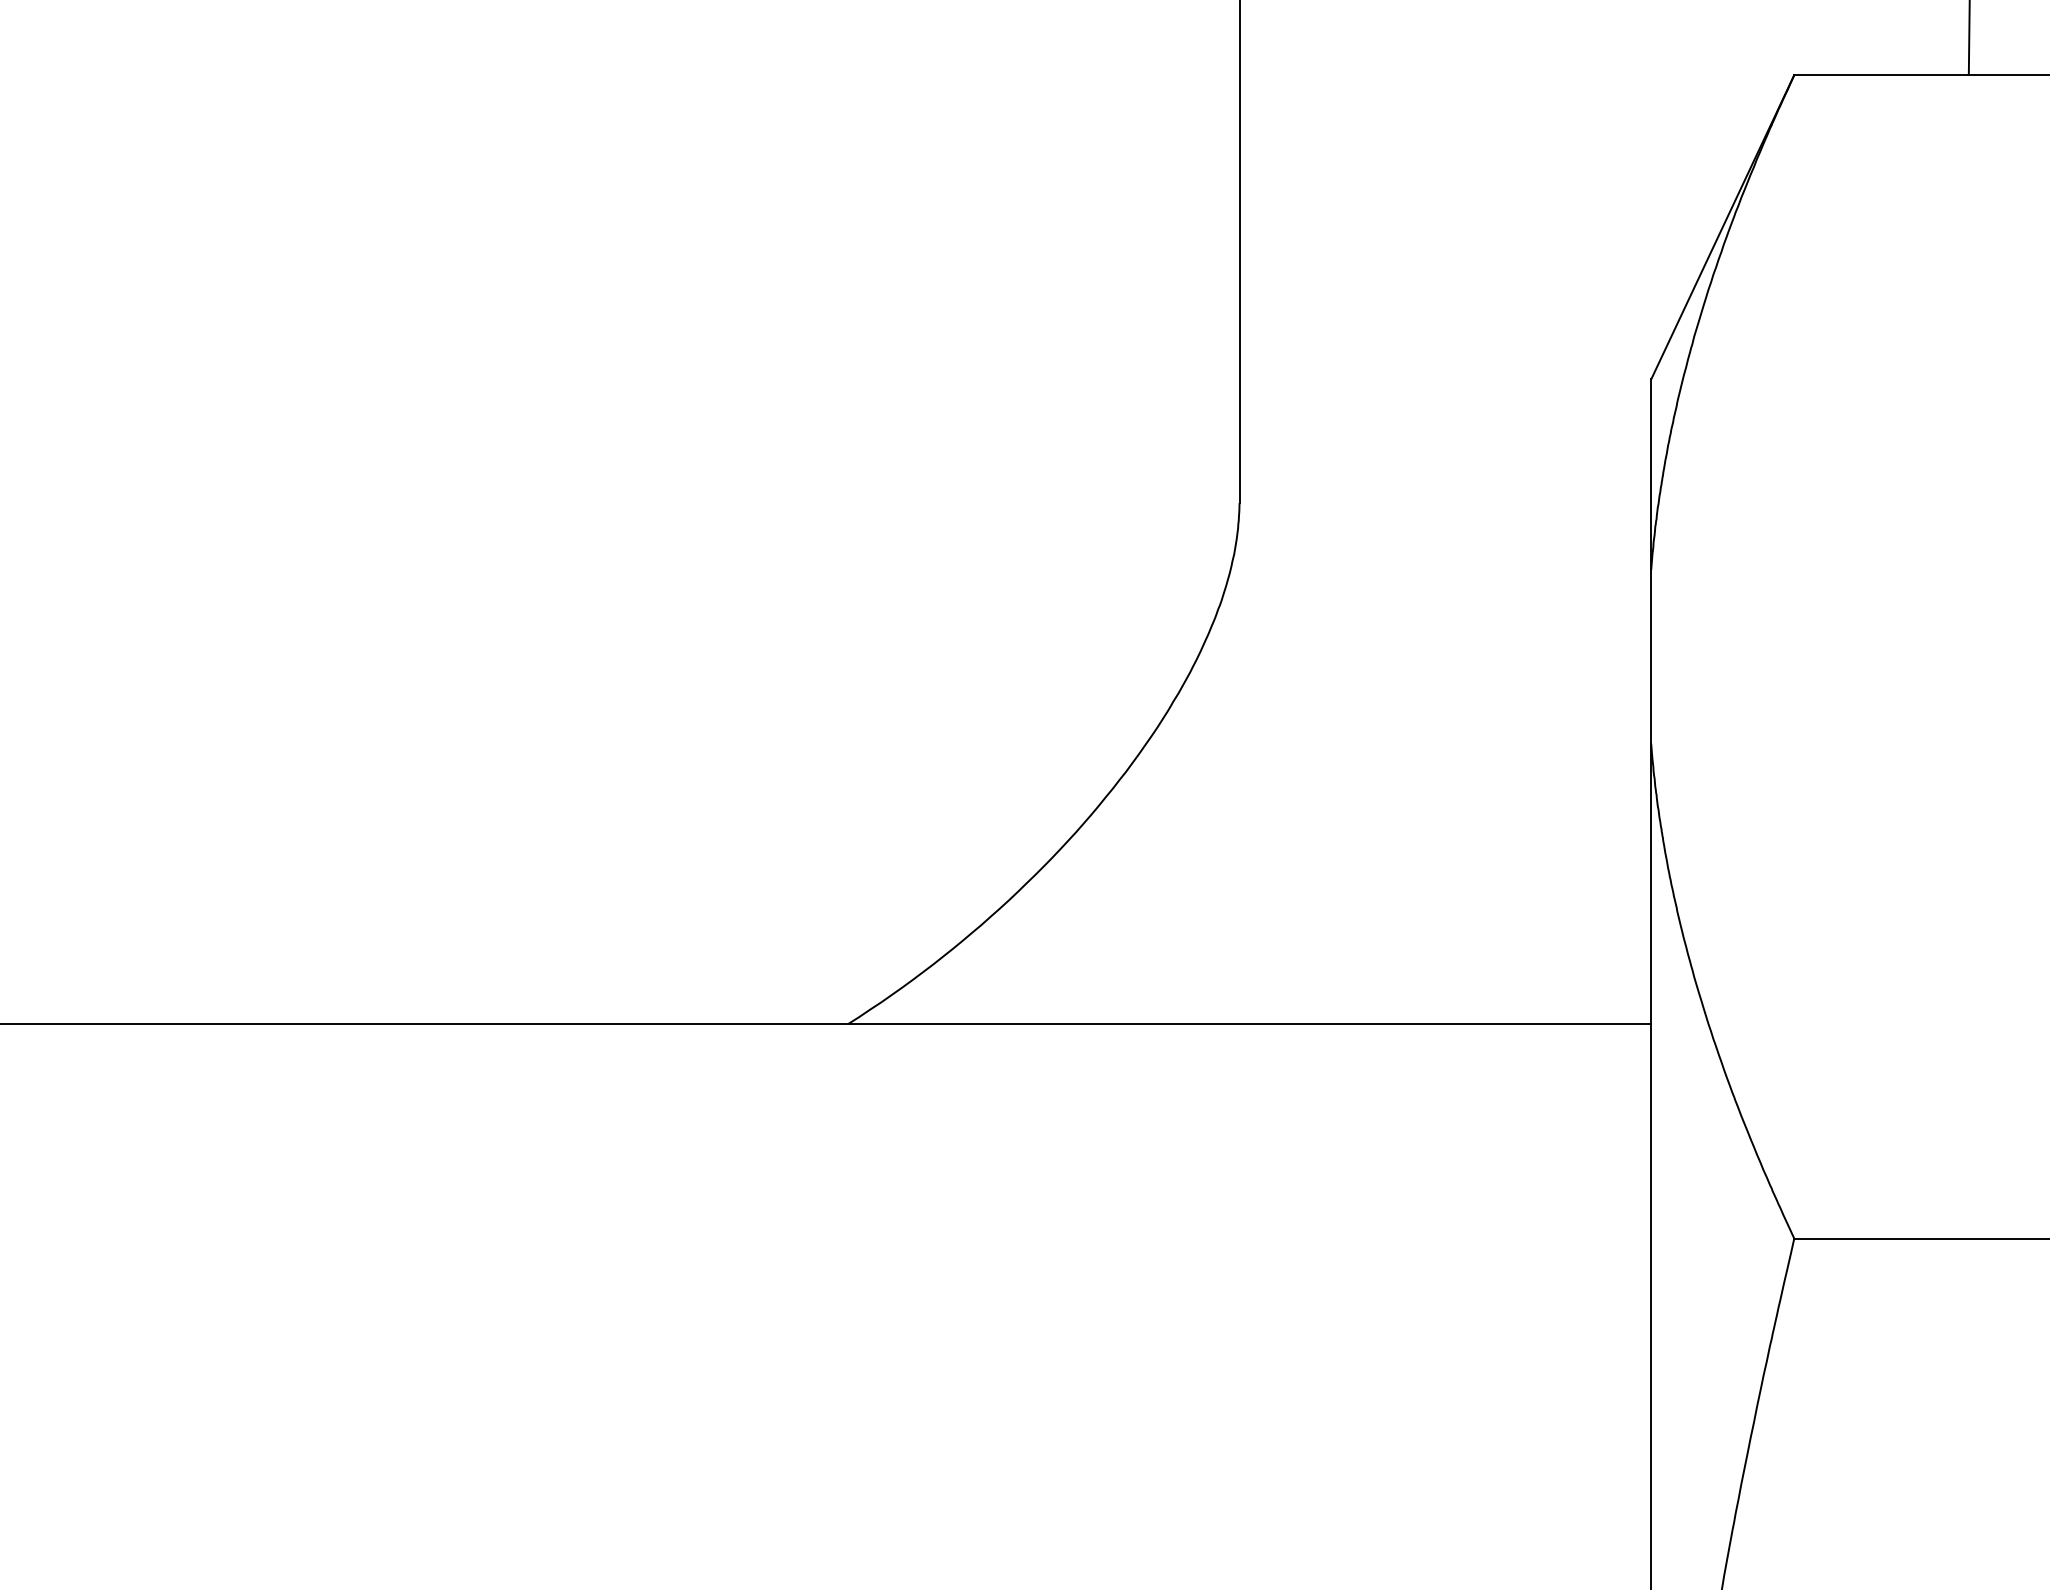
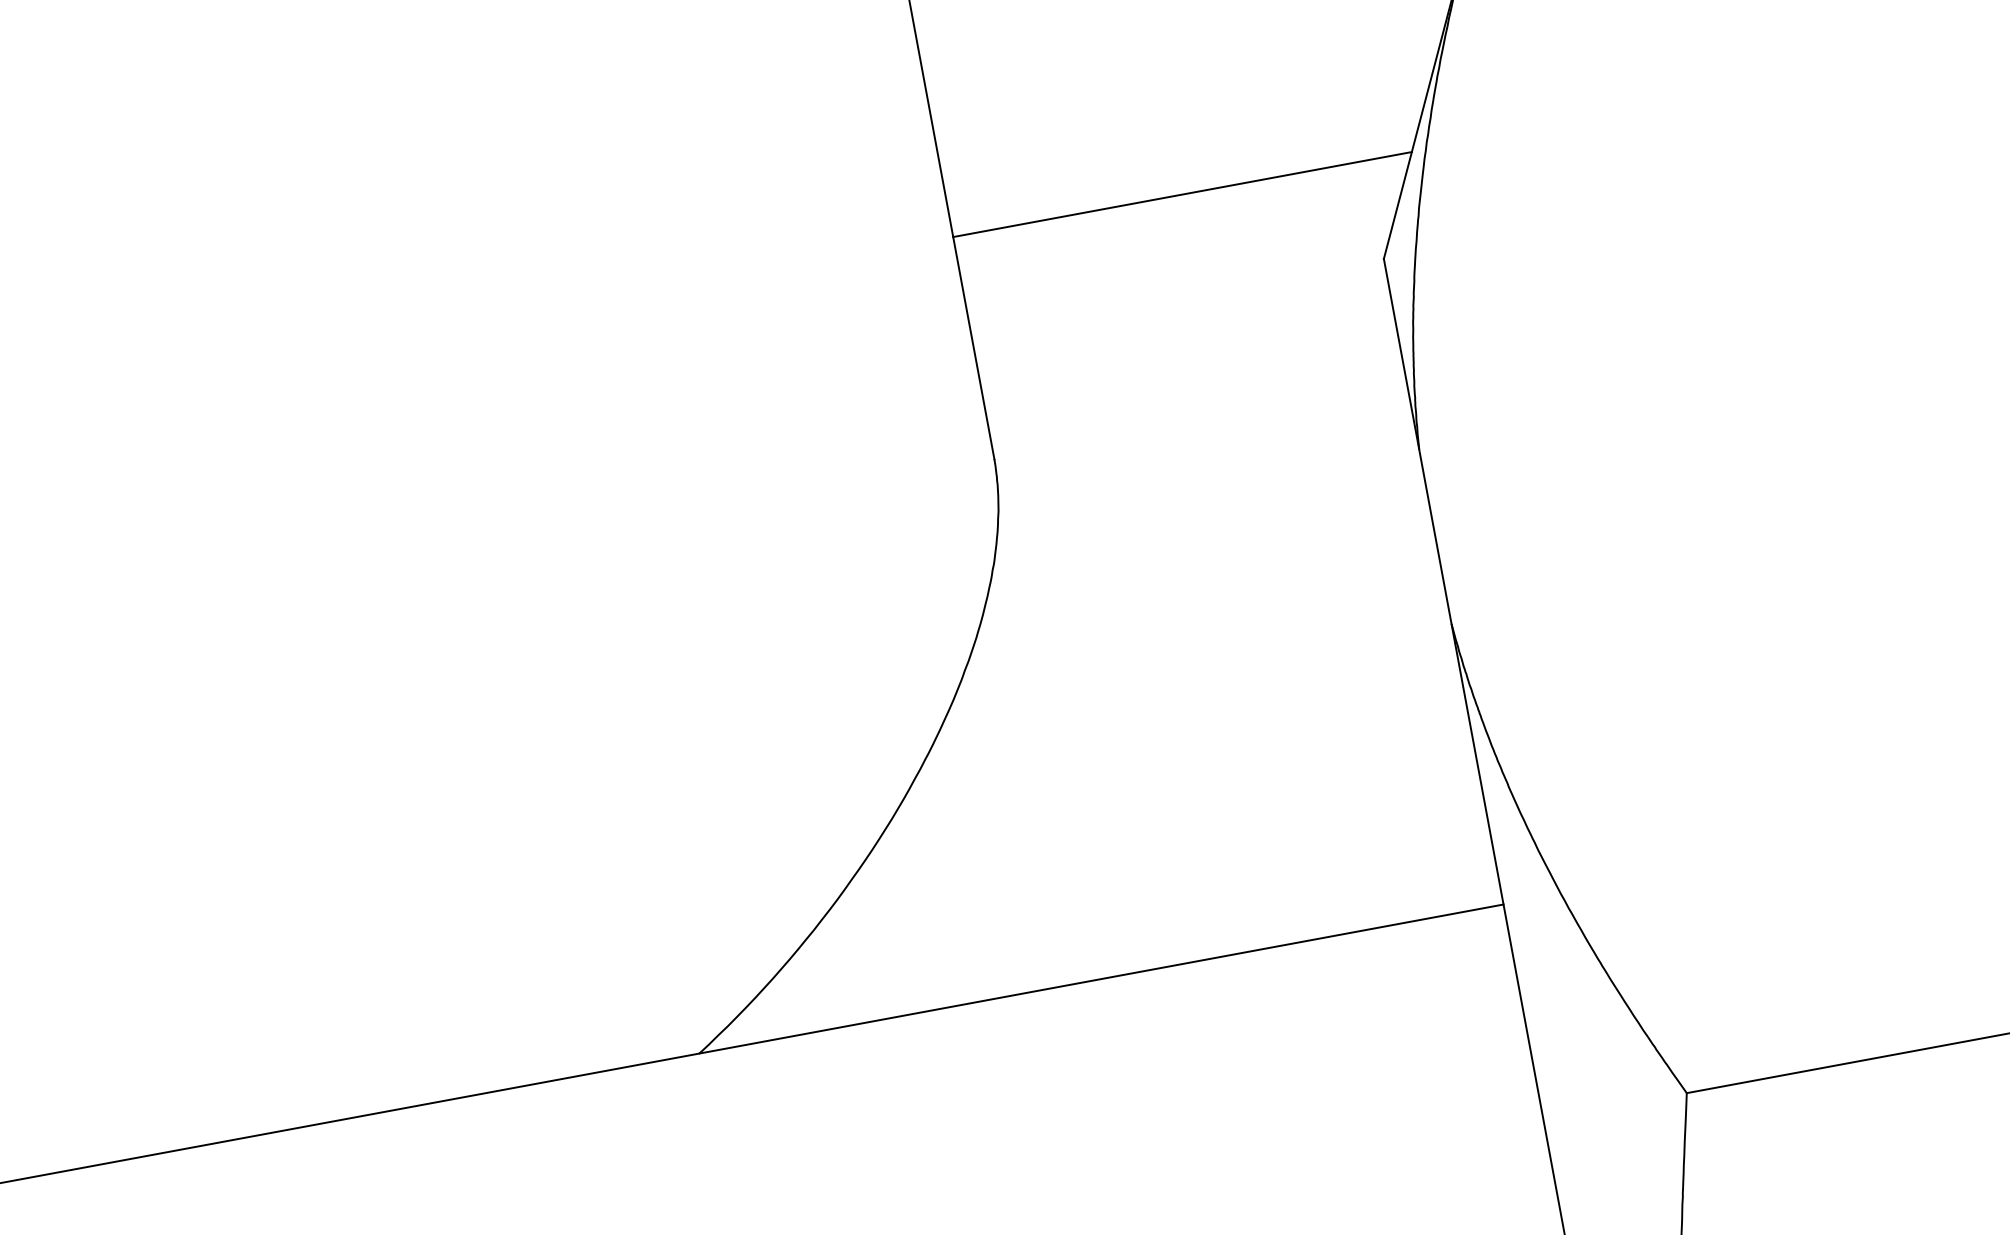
line: (1468, 281) -> (1182, 194), added

